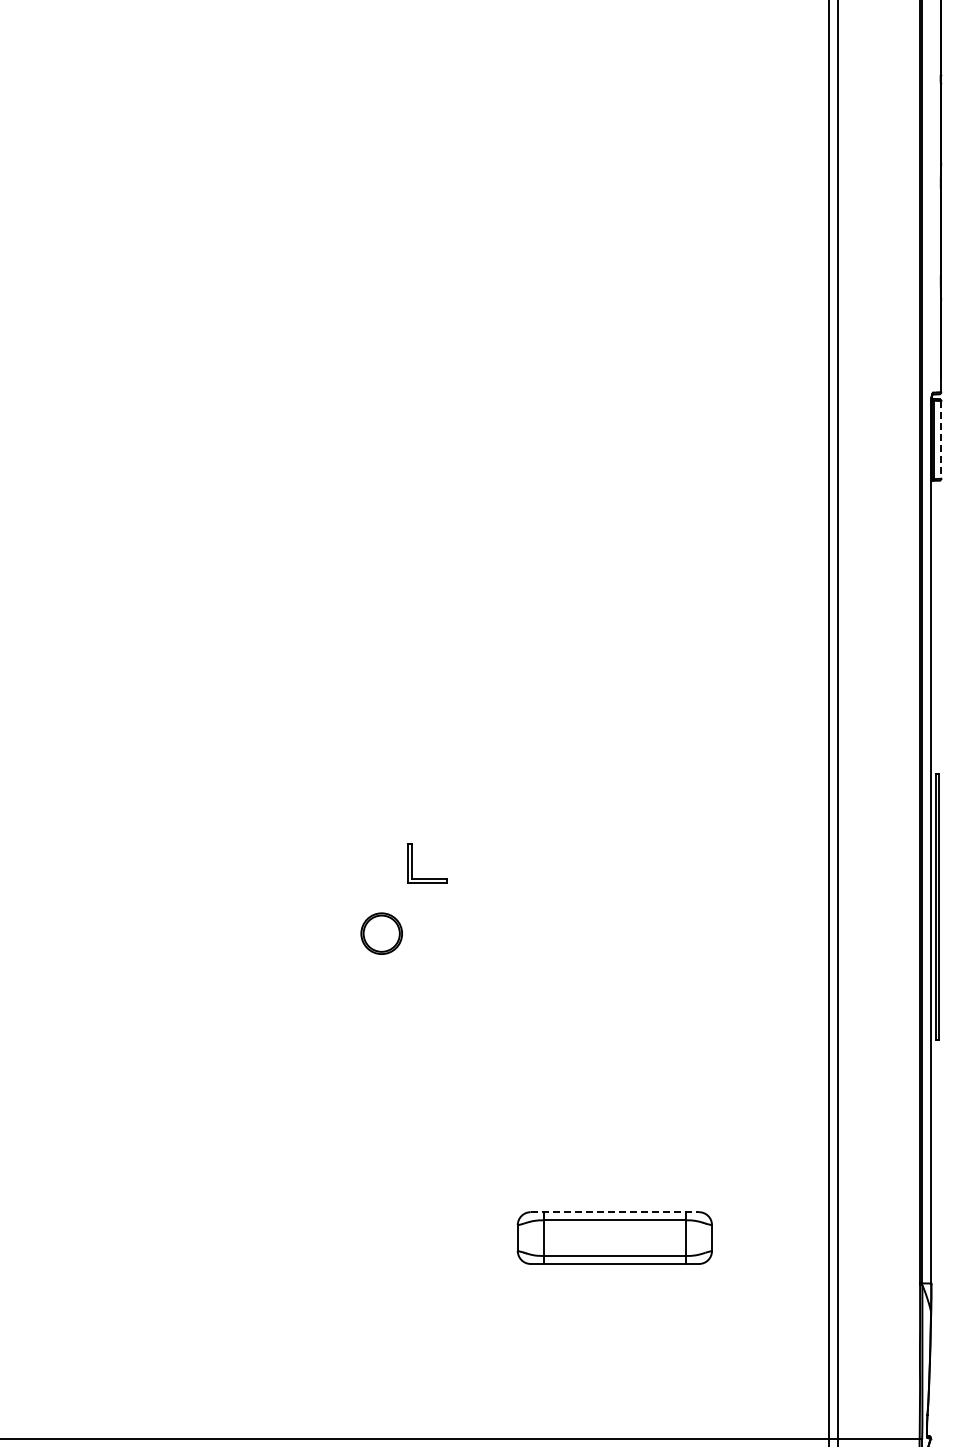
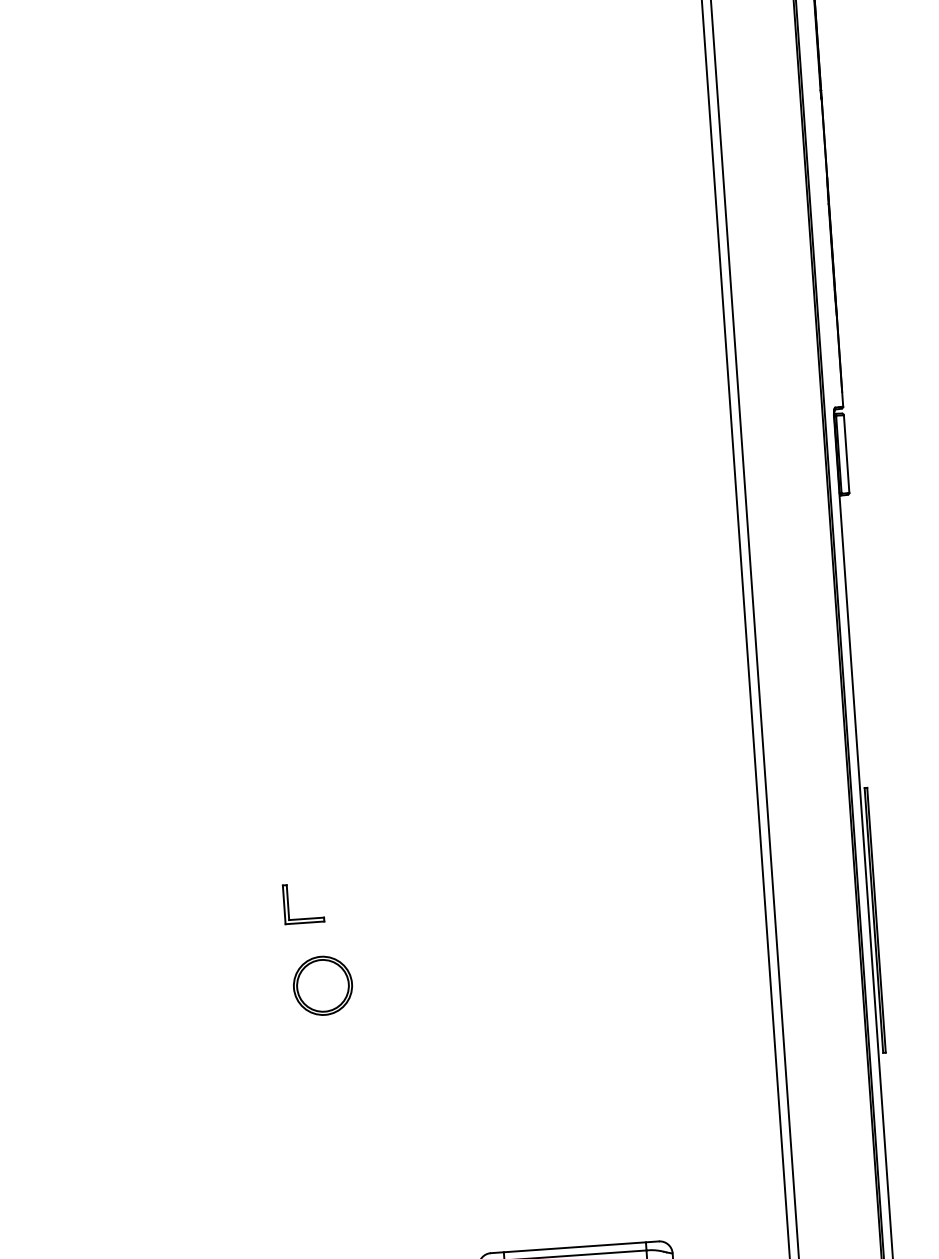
line: (941, 439) -> (846, 453), dashed -> solid
part: (412, 863) -> (288, 904), moved
part: (381, 933) -> (322, 985), size x1.43
line: (615, 1212) -> (575, 1247), dashed -> solid

